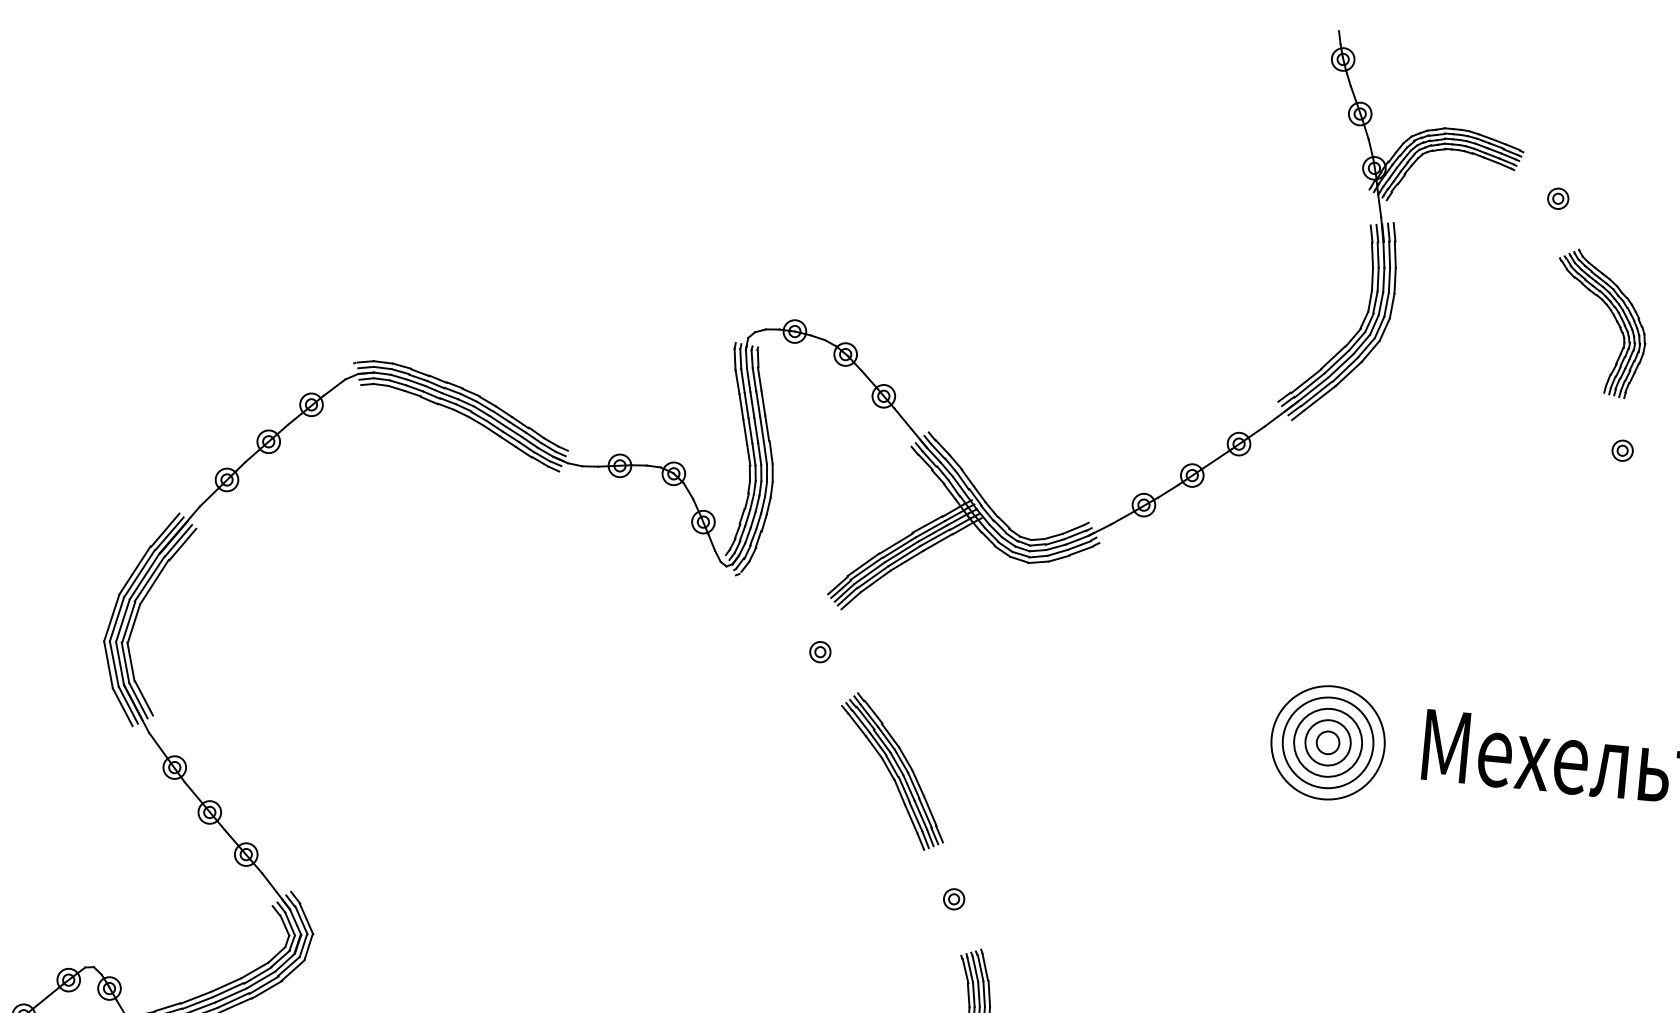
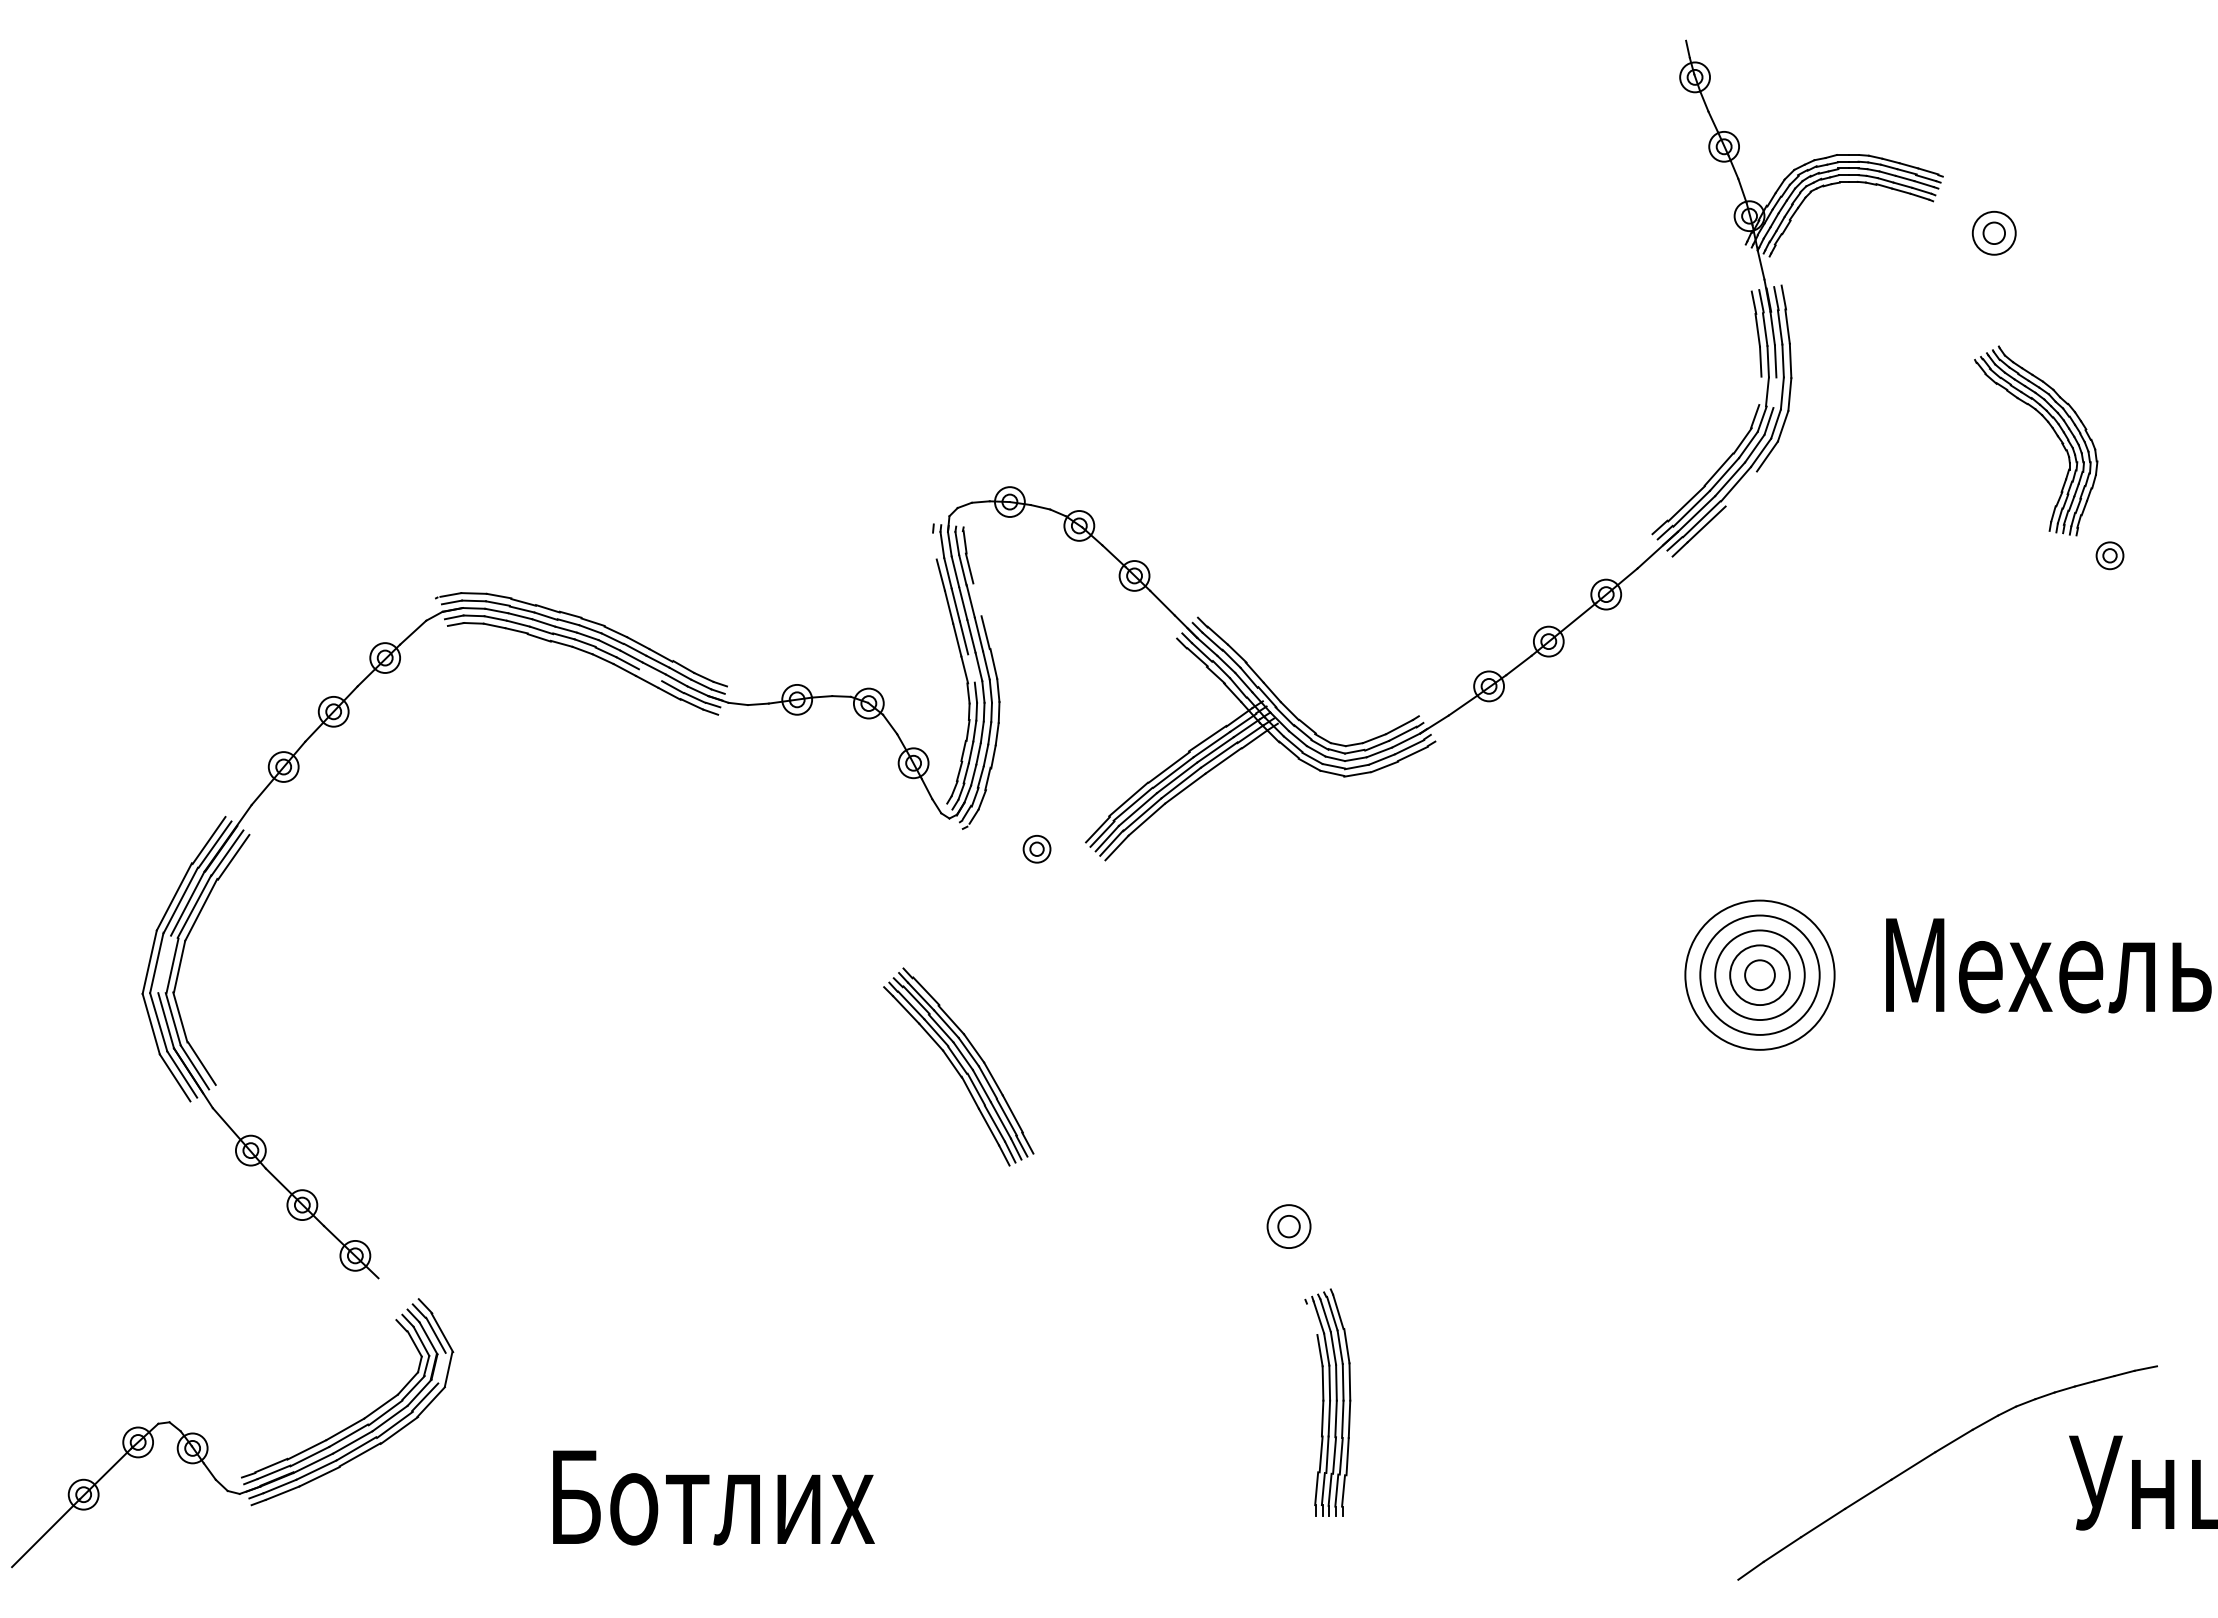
part: (1558, 198) -> (1994, 233), size x1.6
line: (1370, 300) -> (1760, 390), removed
line: (1380, 303) -> (1774, 392), removed
part: (1612, 315) -> (2051, 428), moved
line: (734, 359) -> (934, 545), removed
line: (1348, 373) -> (1741, 488), removed
line: (763, 402) -> (977, 599), removed
line: (510, 436) -> (650, 675), removed
line: (753, 454) -> (971, 668), removed
line: (122, 620) -> (164, 964), removed
part: (819, 652) -> (1036, 849), moved
part: (892, 771) -> (958, 1066), moved
line: (275, 891) -> (398, 1300), removed
part: (953, 899) -> (1288, 1226), size x1.6
line: (303, 945) -> (441, 1368), removed
line: (965, 970) -> (1312, 1318), removed

